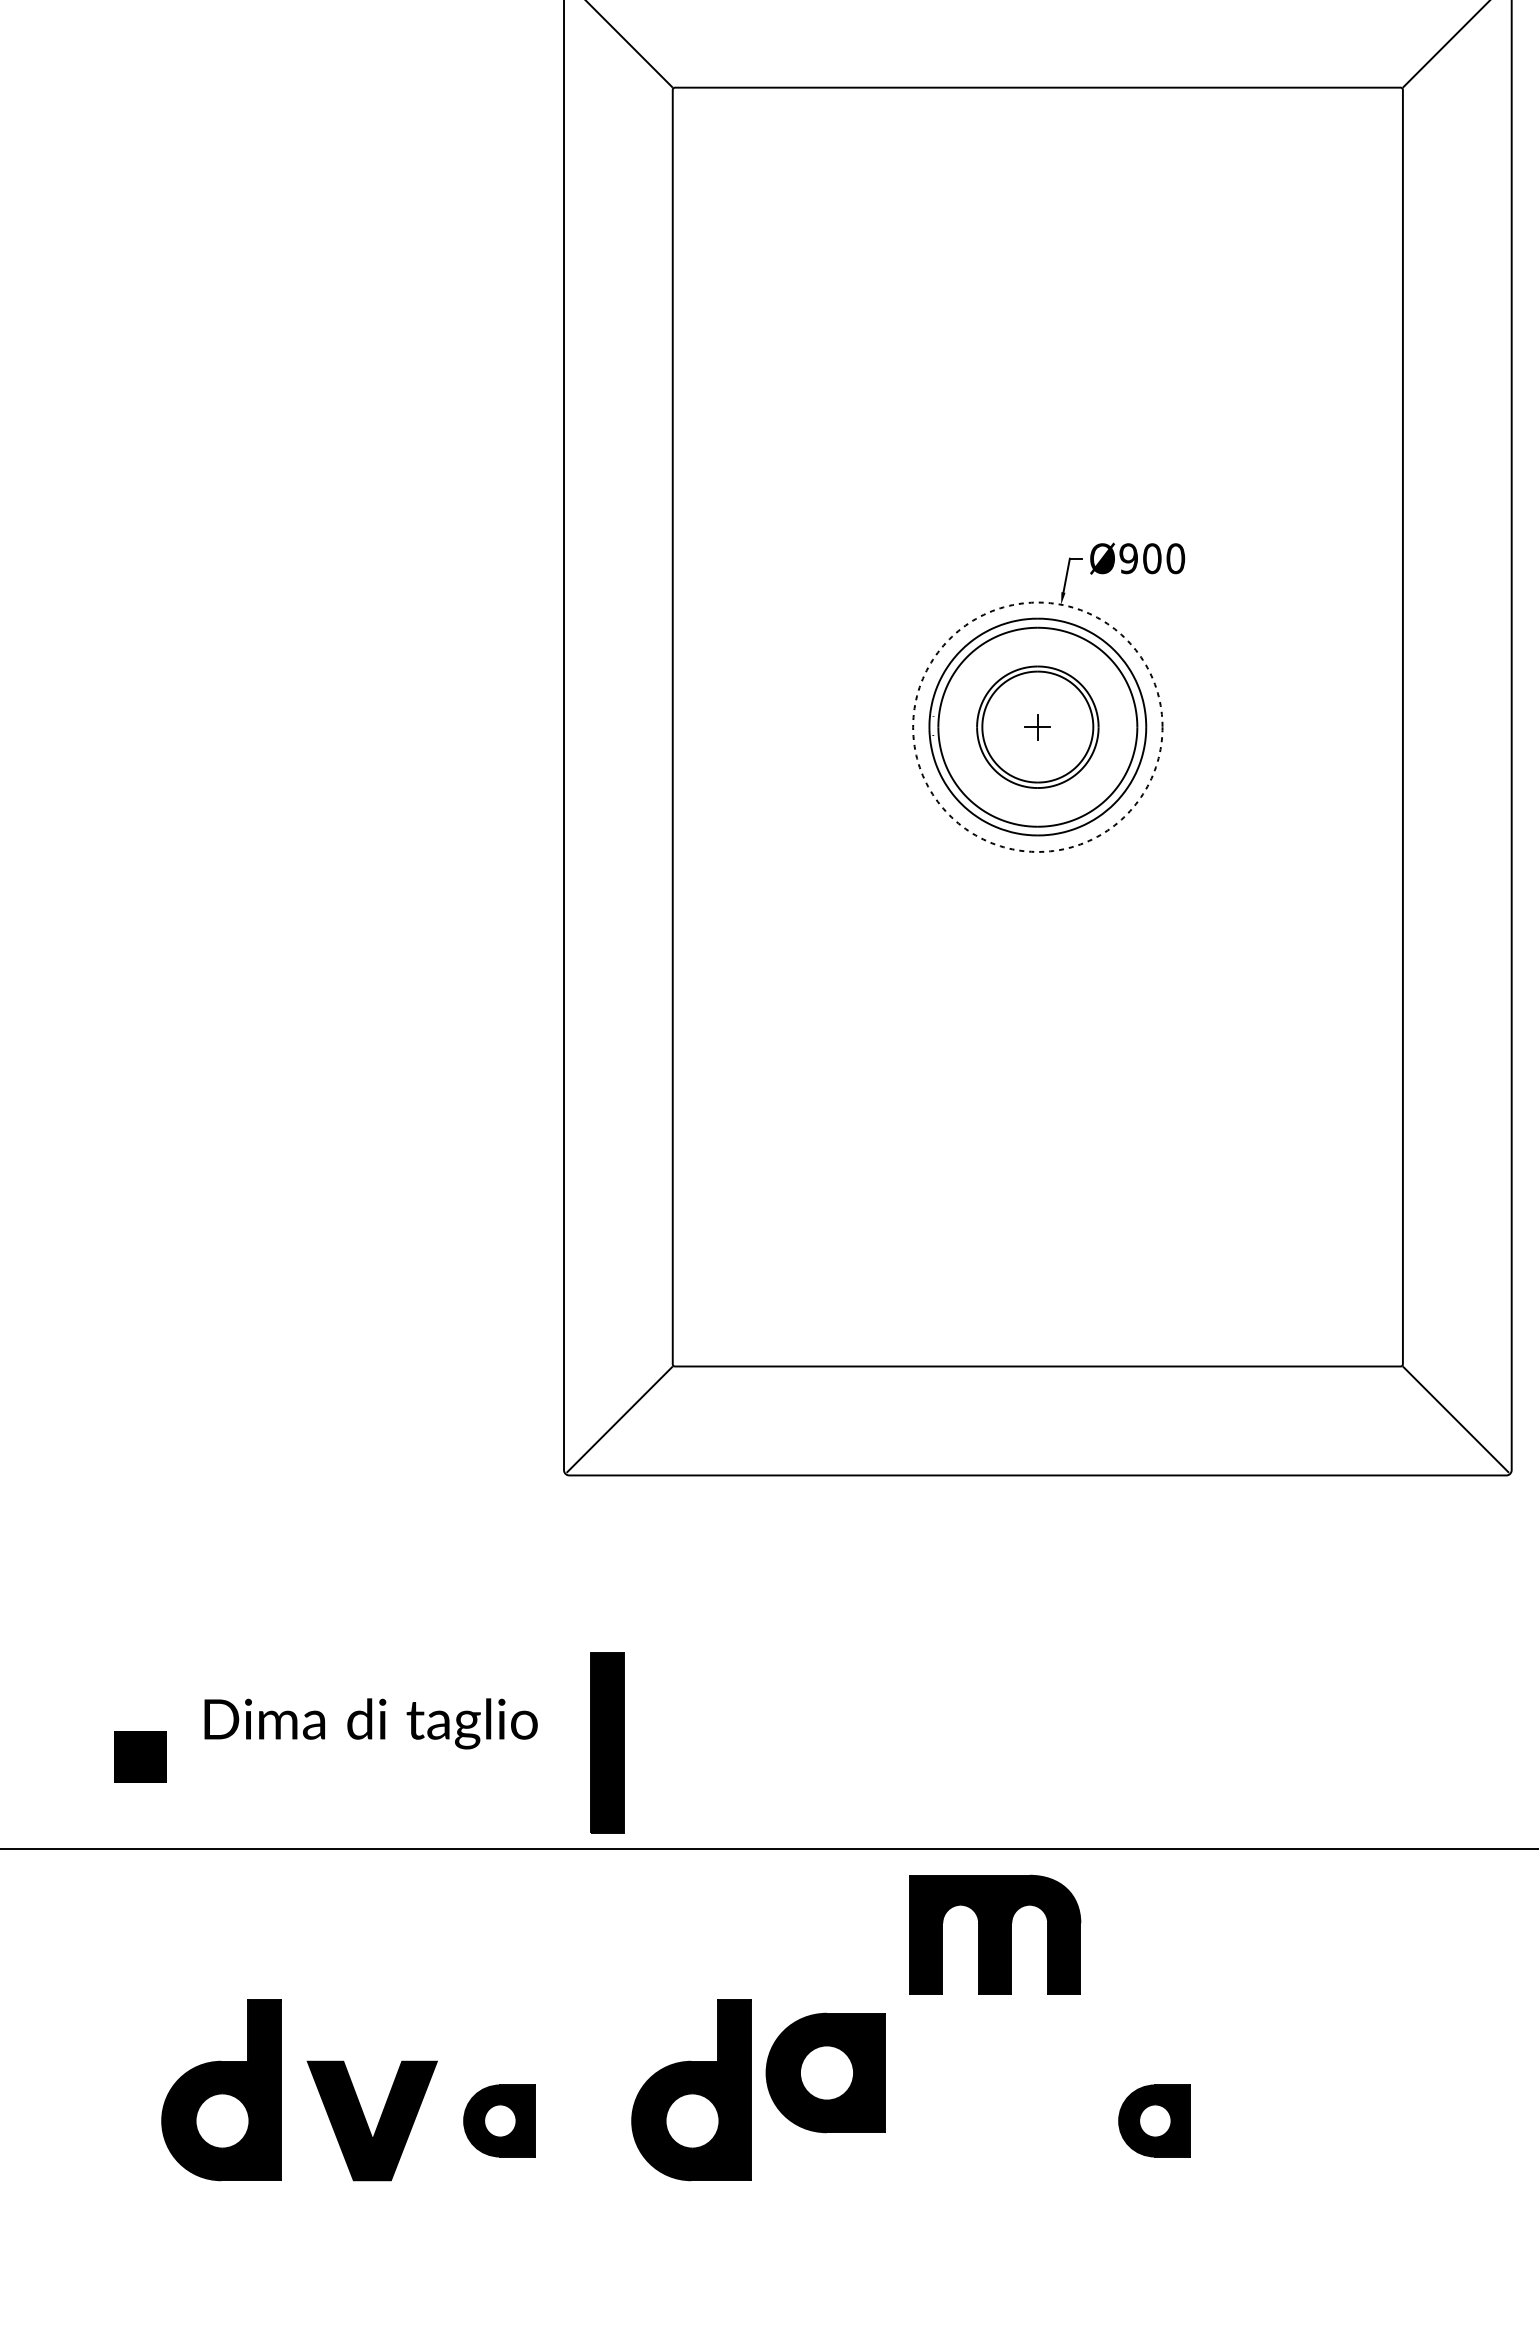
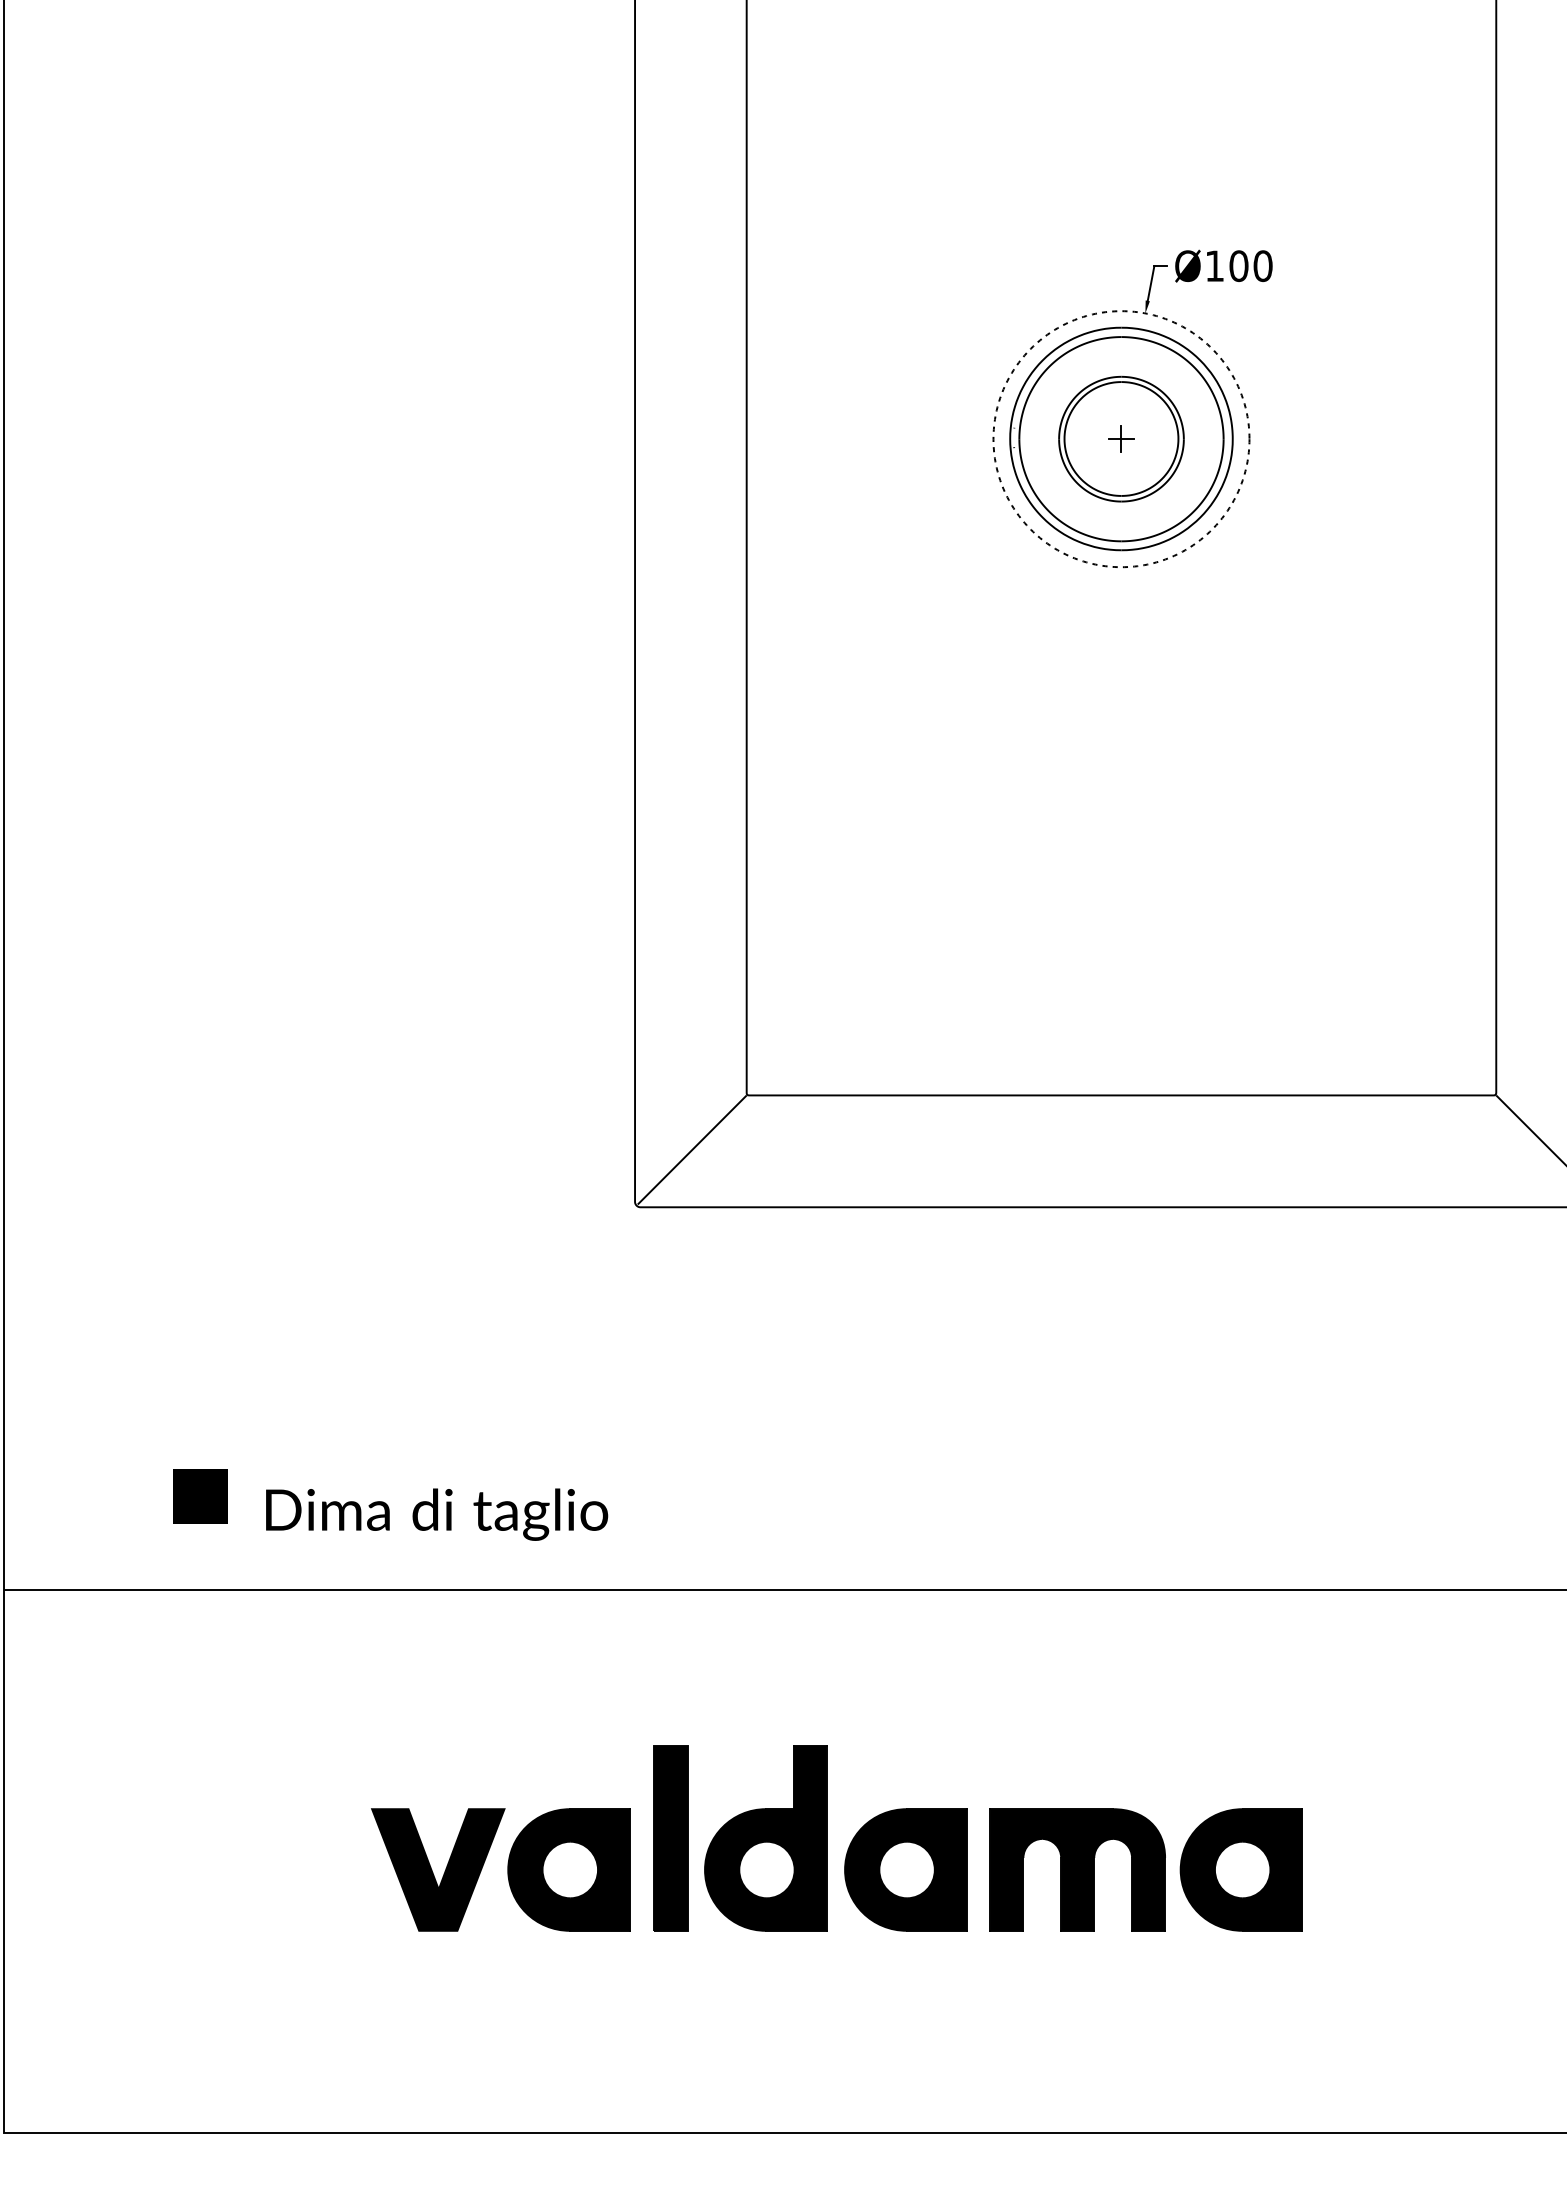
text: (1128, 558) -> (1214, 265), Ø900 -> Ø100
text: (370, 1723) -> (436, 1514), moved
part: (607, 1742) -> (670, 1837), moved
part: (995, 1934) -> (1078, 1869), moved
part: (825, 2072) -> (905, 1869), moved
part: (221, 2090) -> (283, 1838), removed
part: (499, 2120) -> (568, 1869), size x1.67
part: (1154, 2120) -> (1241, 1869), size x1.67

